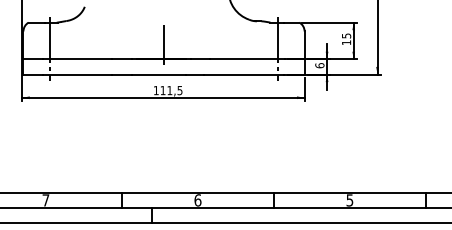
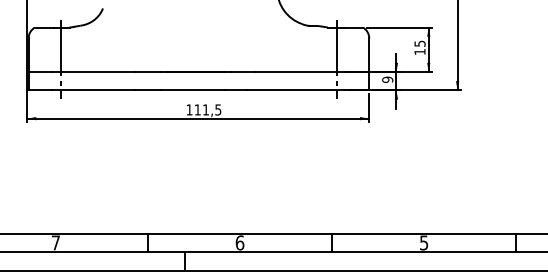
line: (163, 44) -> (198, 54), removed
text: (319, 65) -> (387, 79), 6 -> 9

